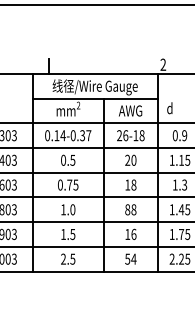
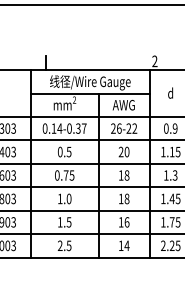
text: (169, 108) -> (170, 93), moved
text: (138, 135) -> (131, 128), 26-18 -> 26-22
text: (127, 209) -> (120, 198), 88 -> 18
text: (127, 258) -> (120, 245), 54 -> 14

